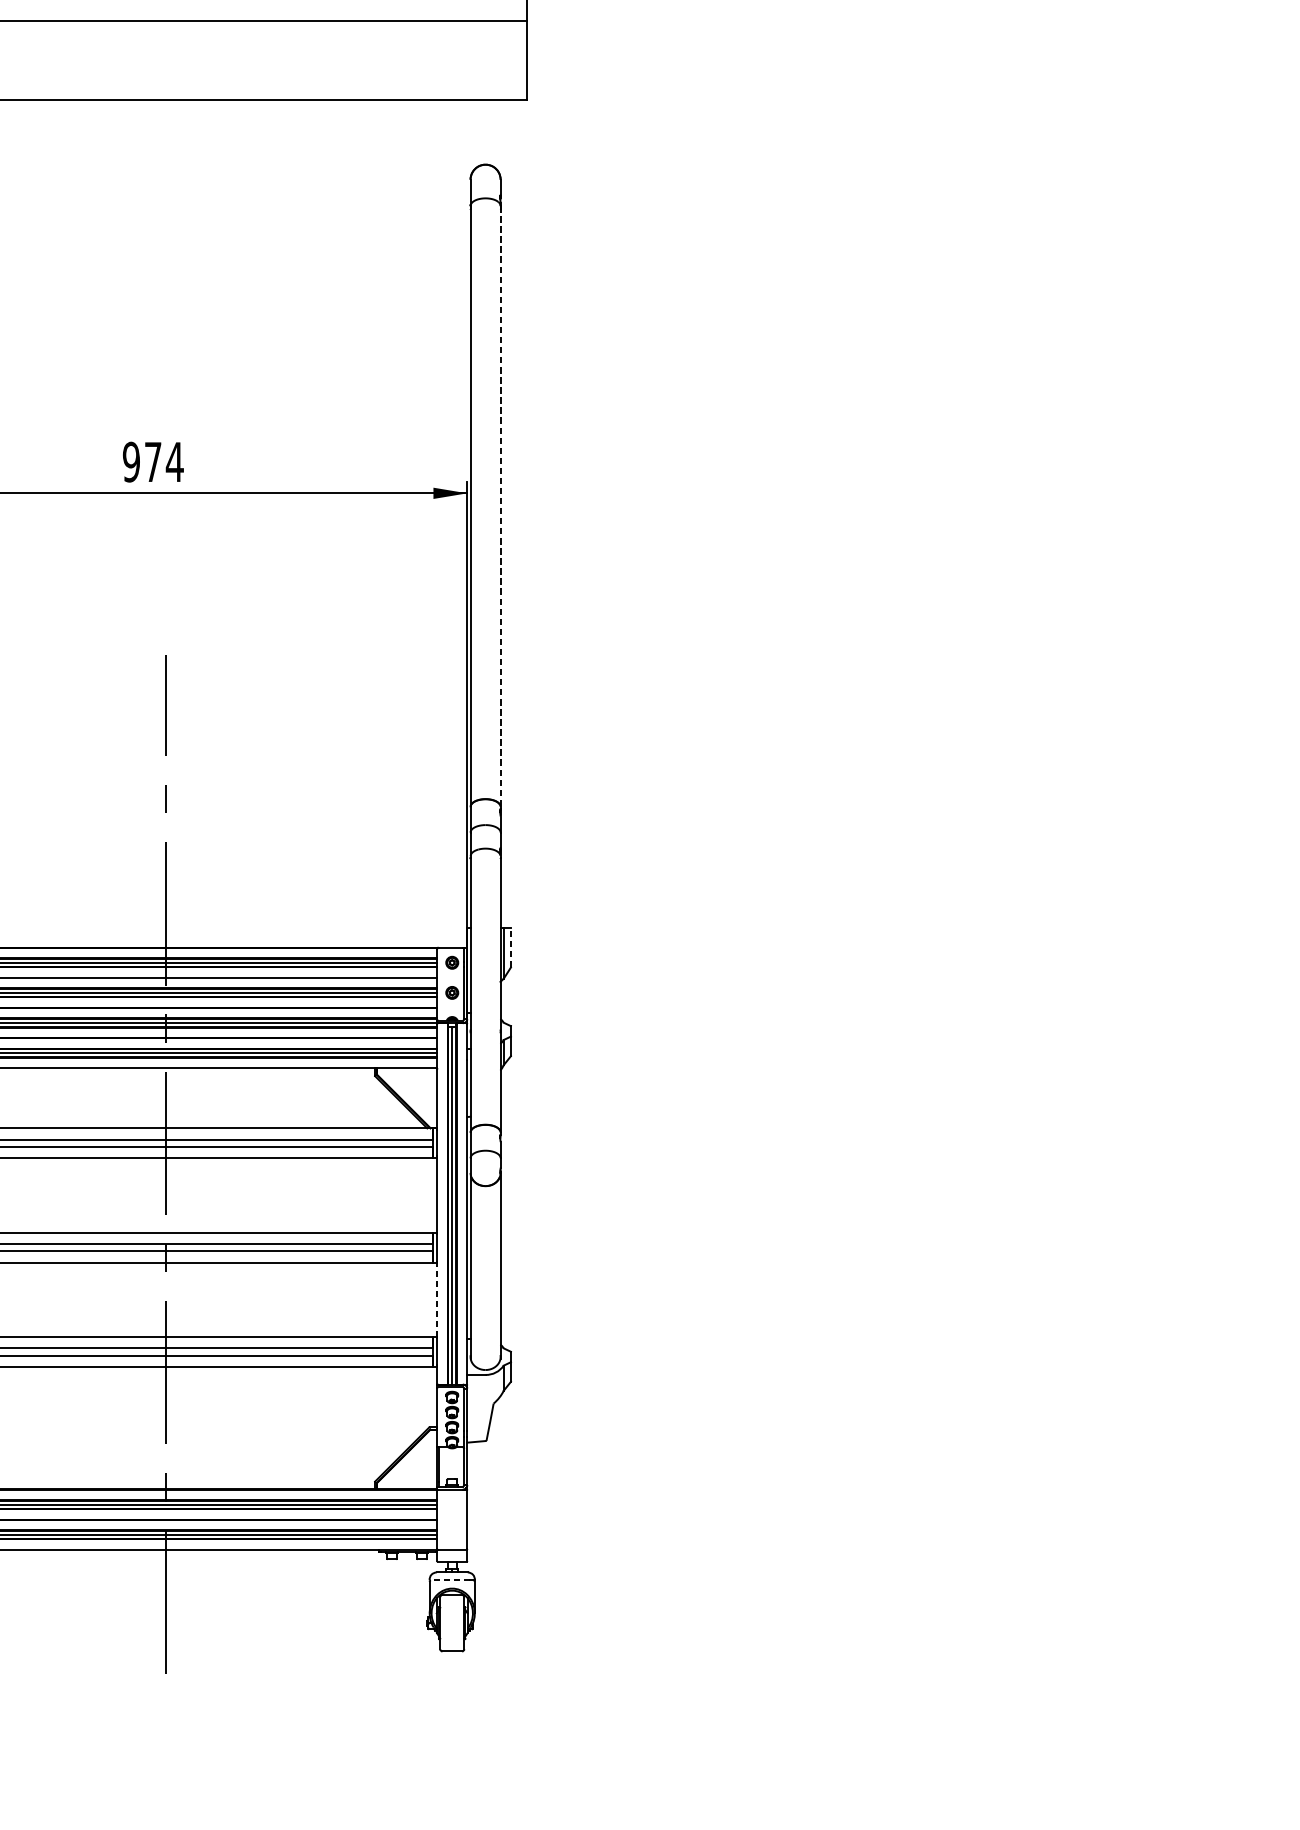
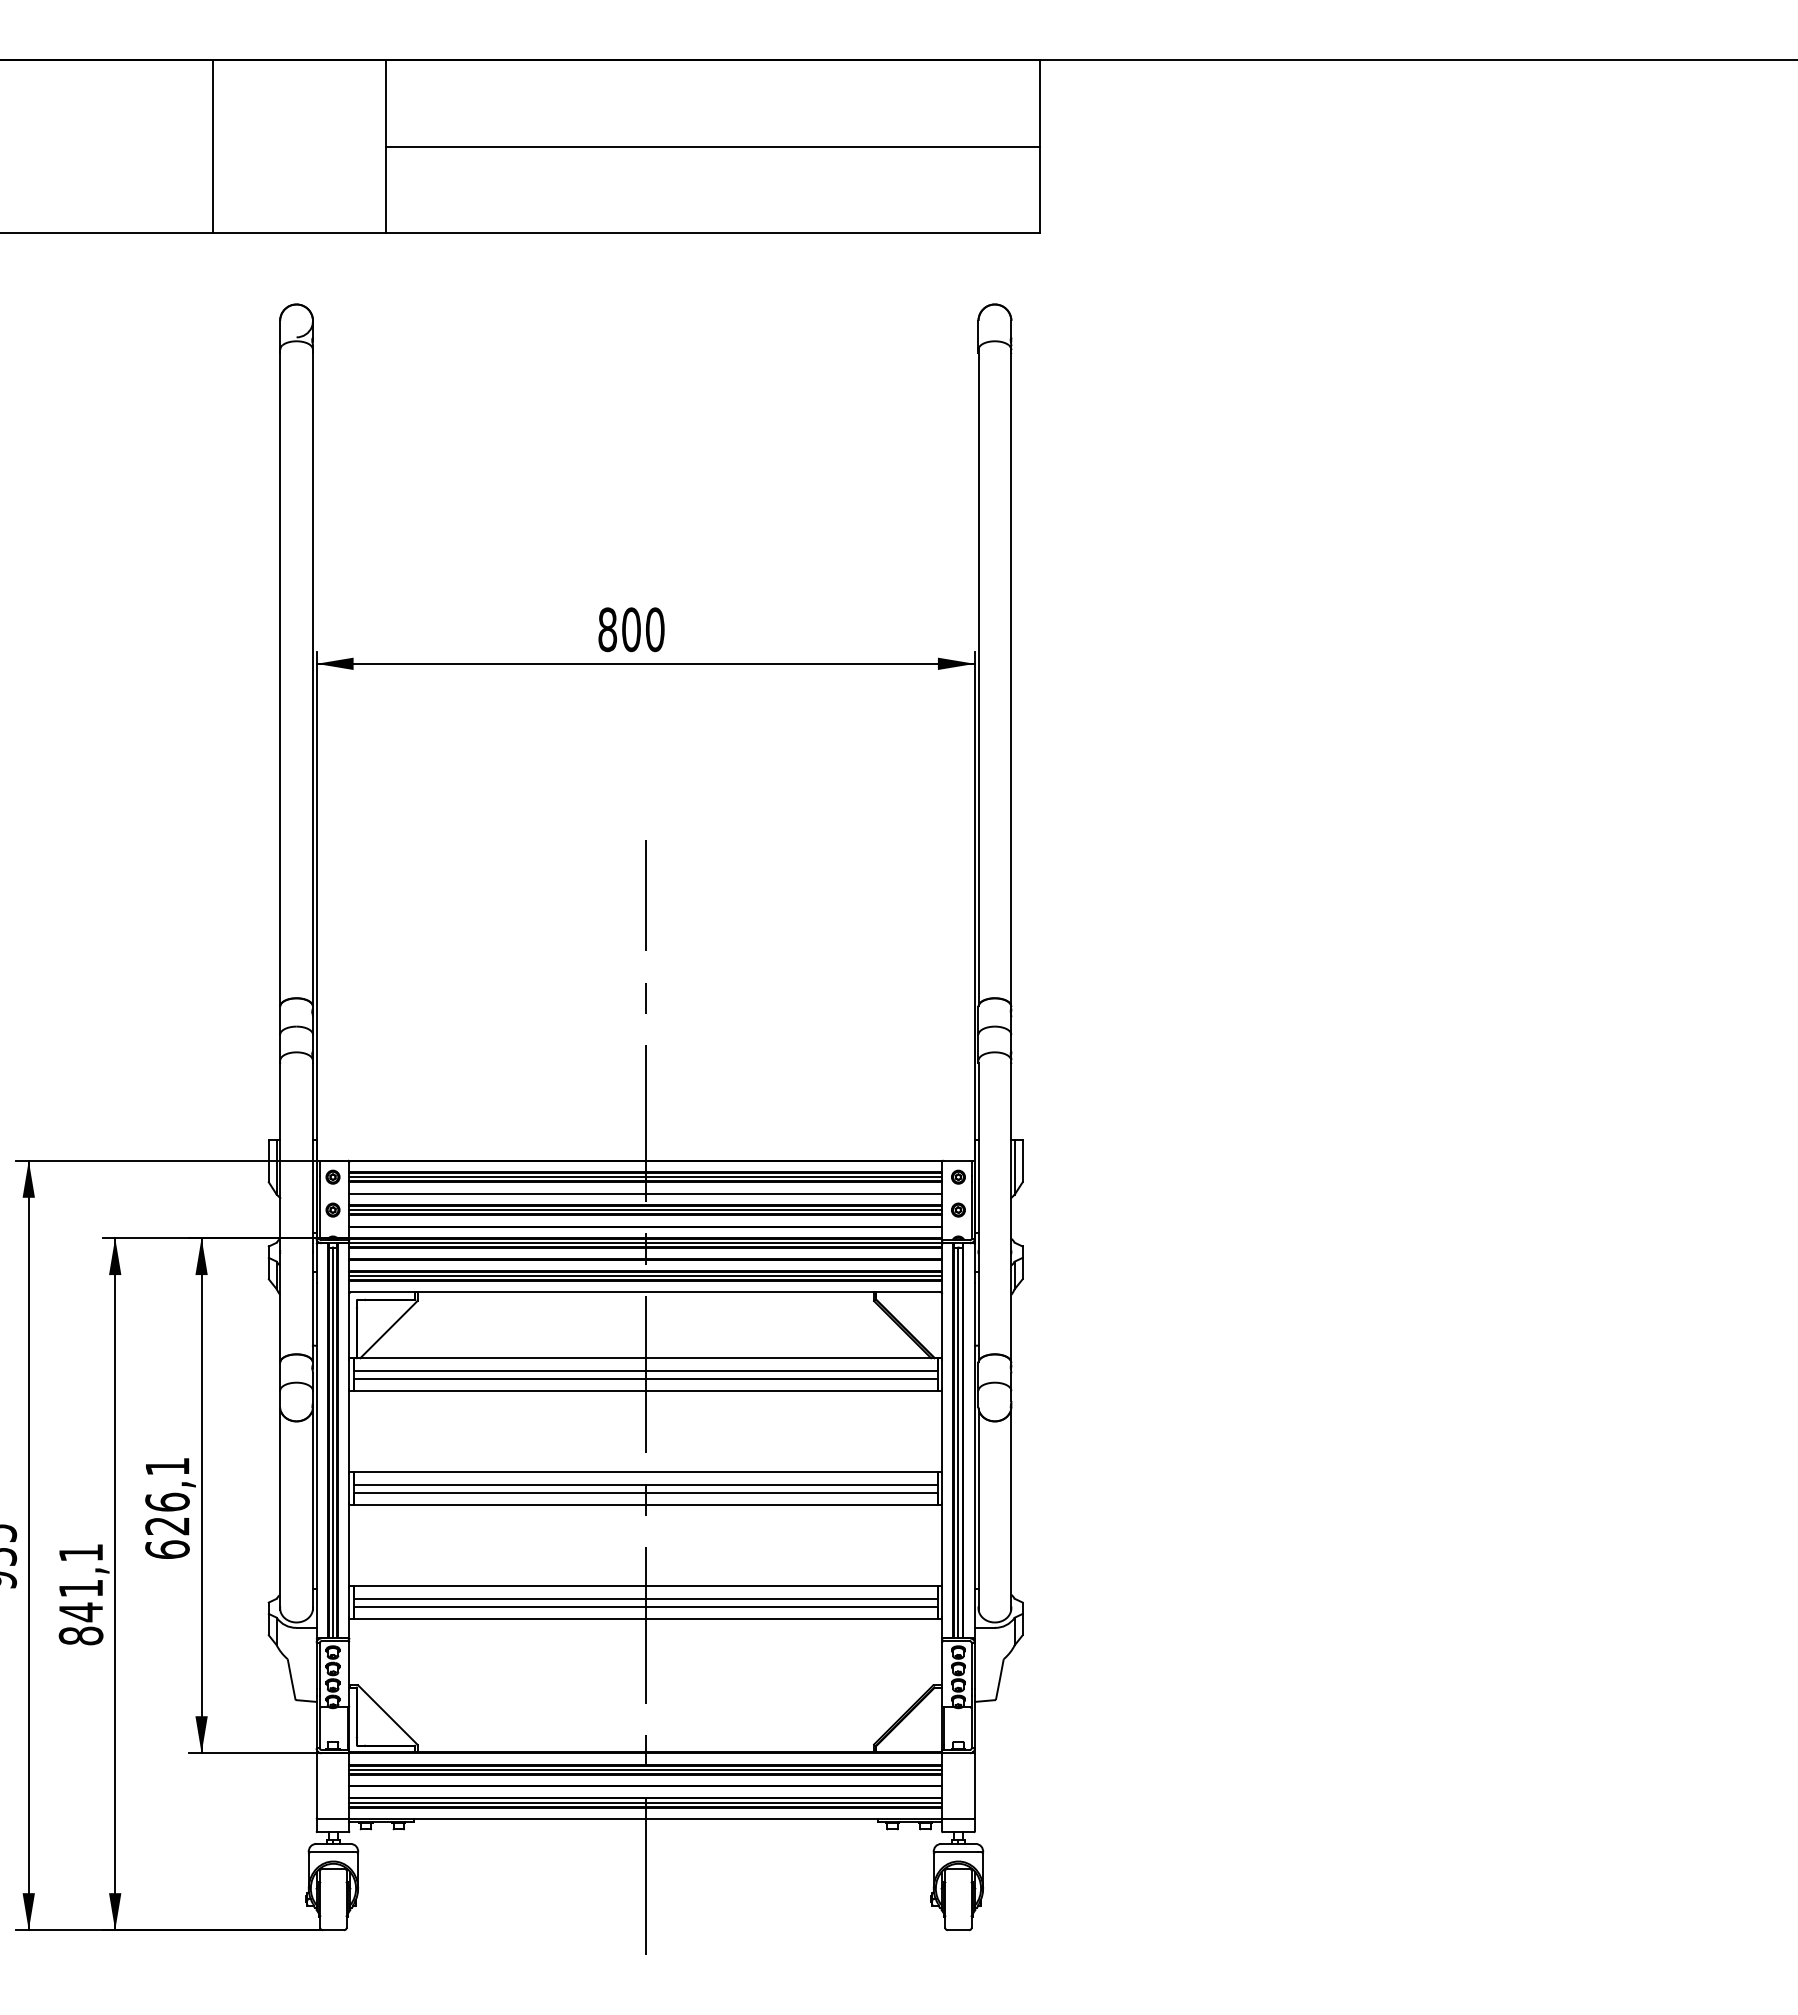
text: (153, 461) -> (631, 629), 974 -> 800
line: (500, 505) -> (1011, 677), dashed -> solid
line: (510, 947) -> (1022, 1160), dashed -> solid
line: (437, 1298) -> (942, 1544), dashed -> solid
line: (449, 1580) -> (955, 1852), dashed -> solid

